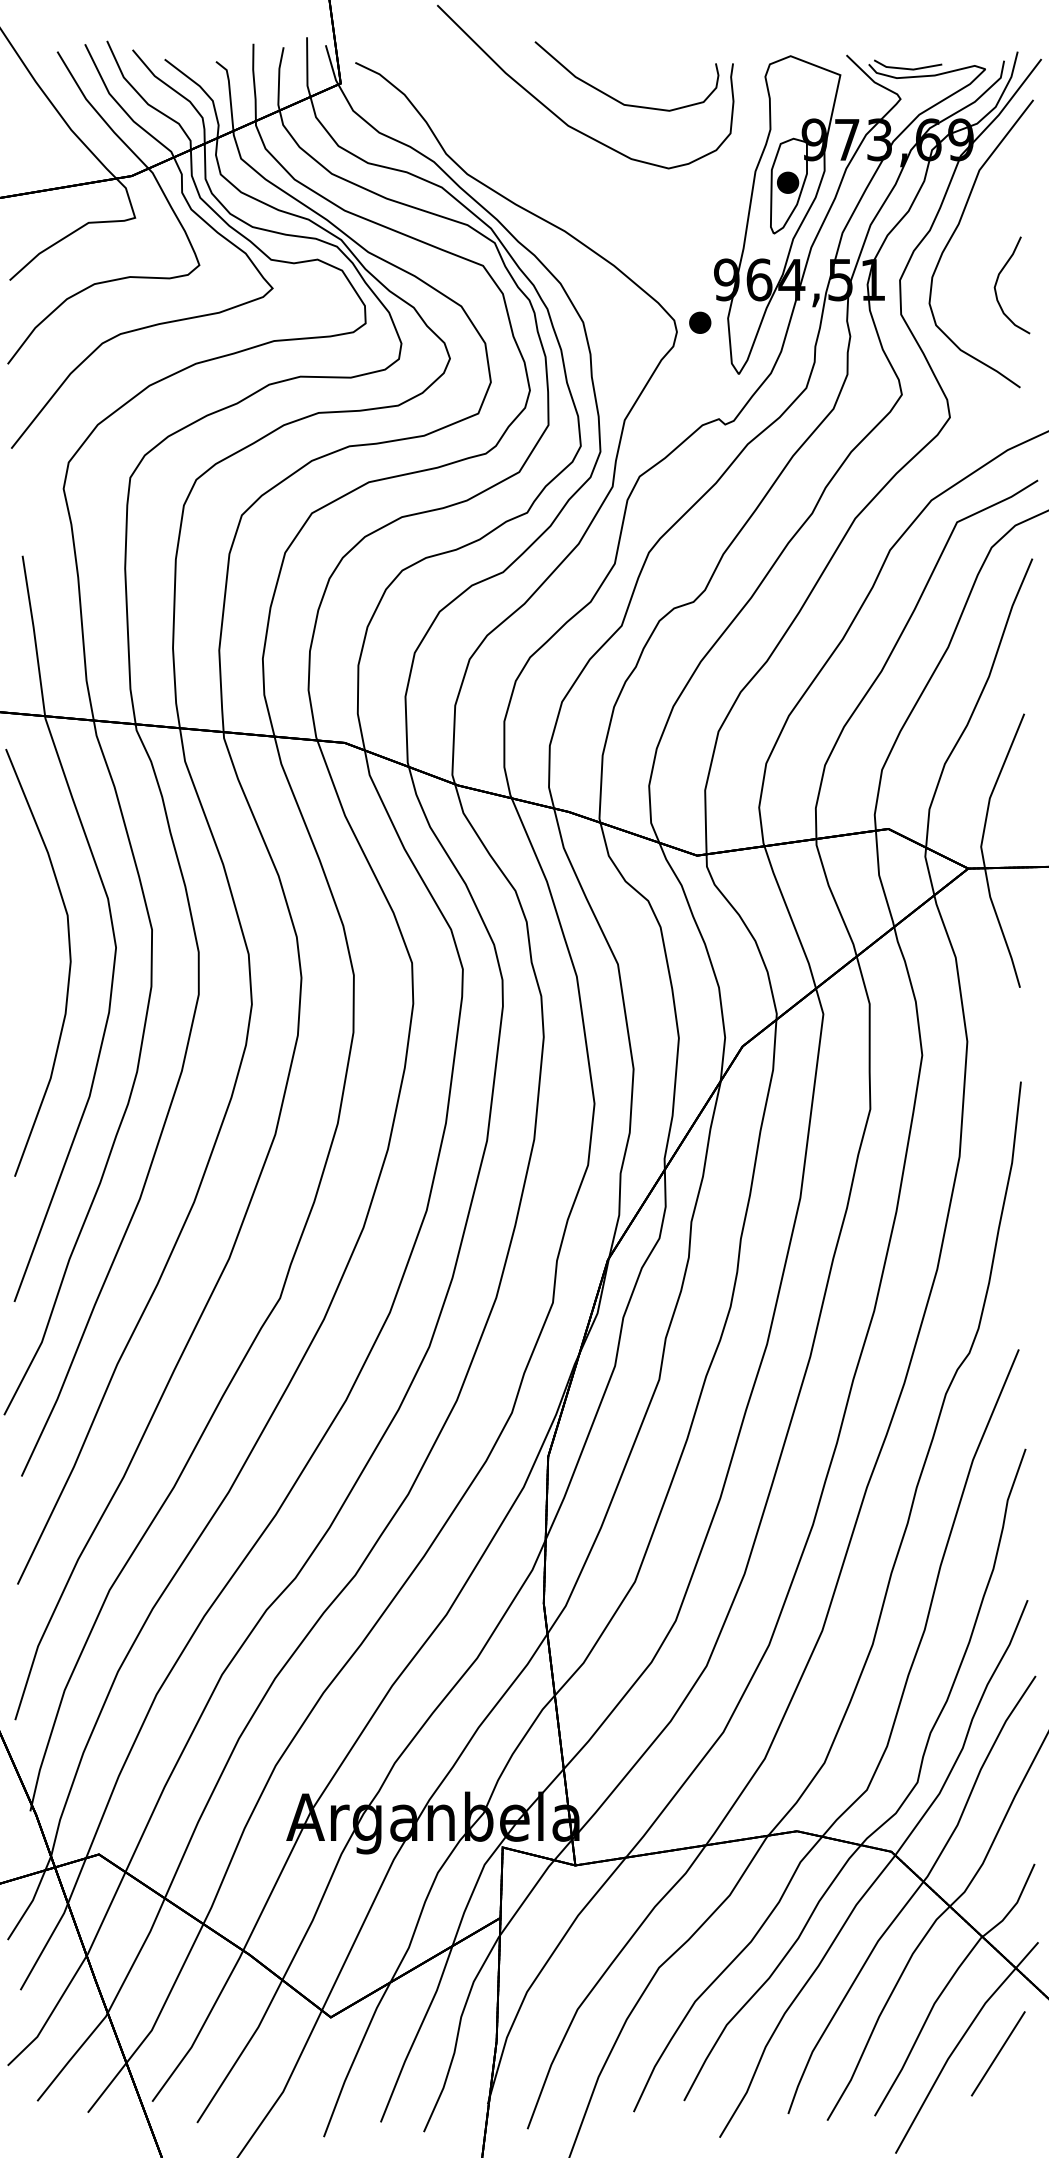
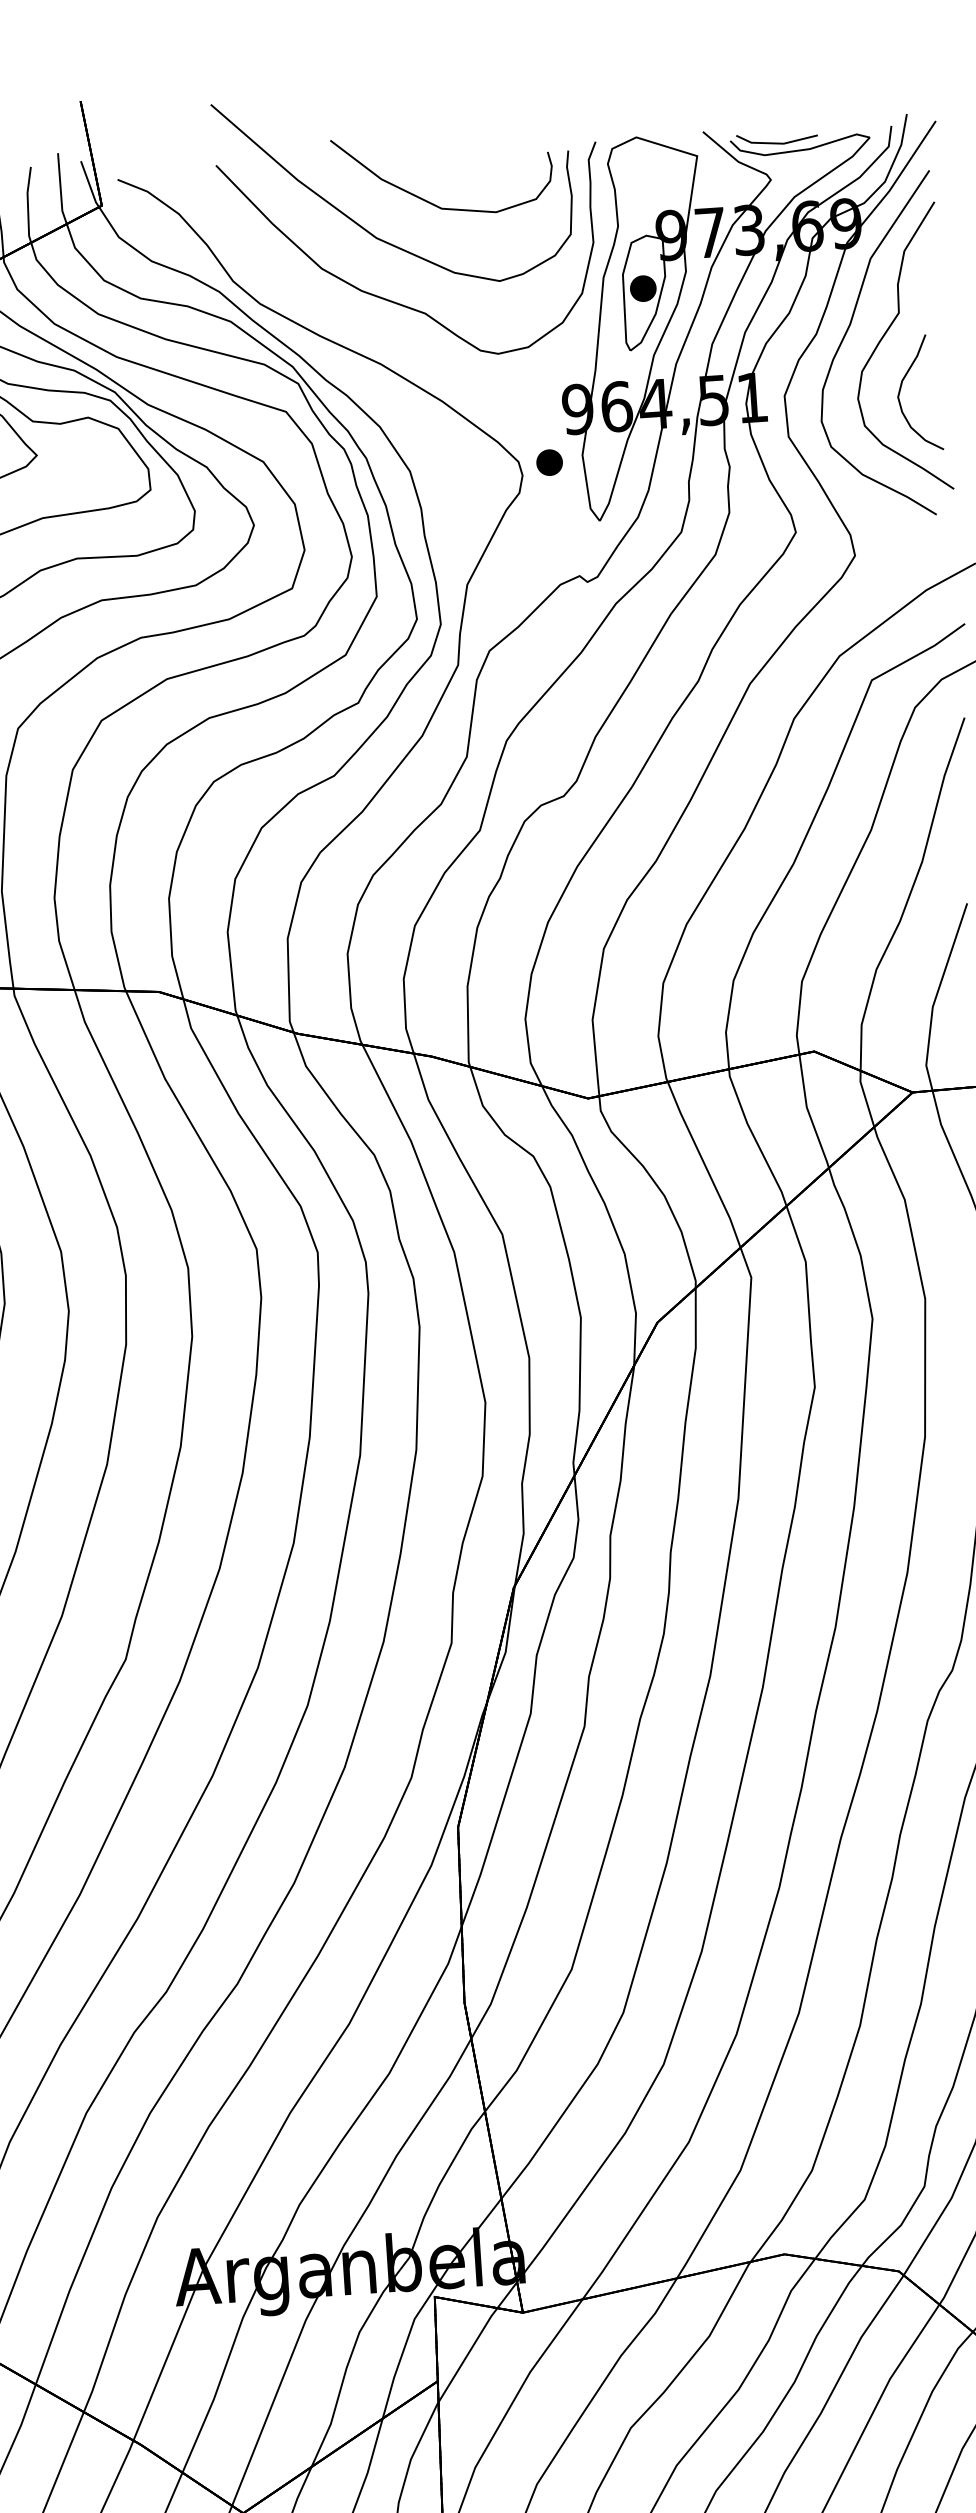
curve: (582, 180) -> (397, 302), added
curve: (987, 235) -> (885, 335), added

